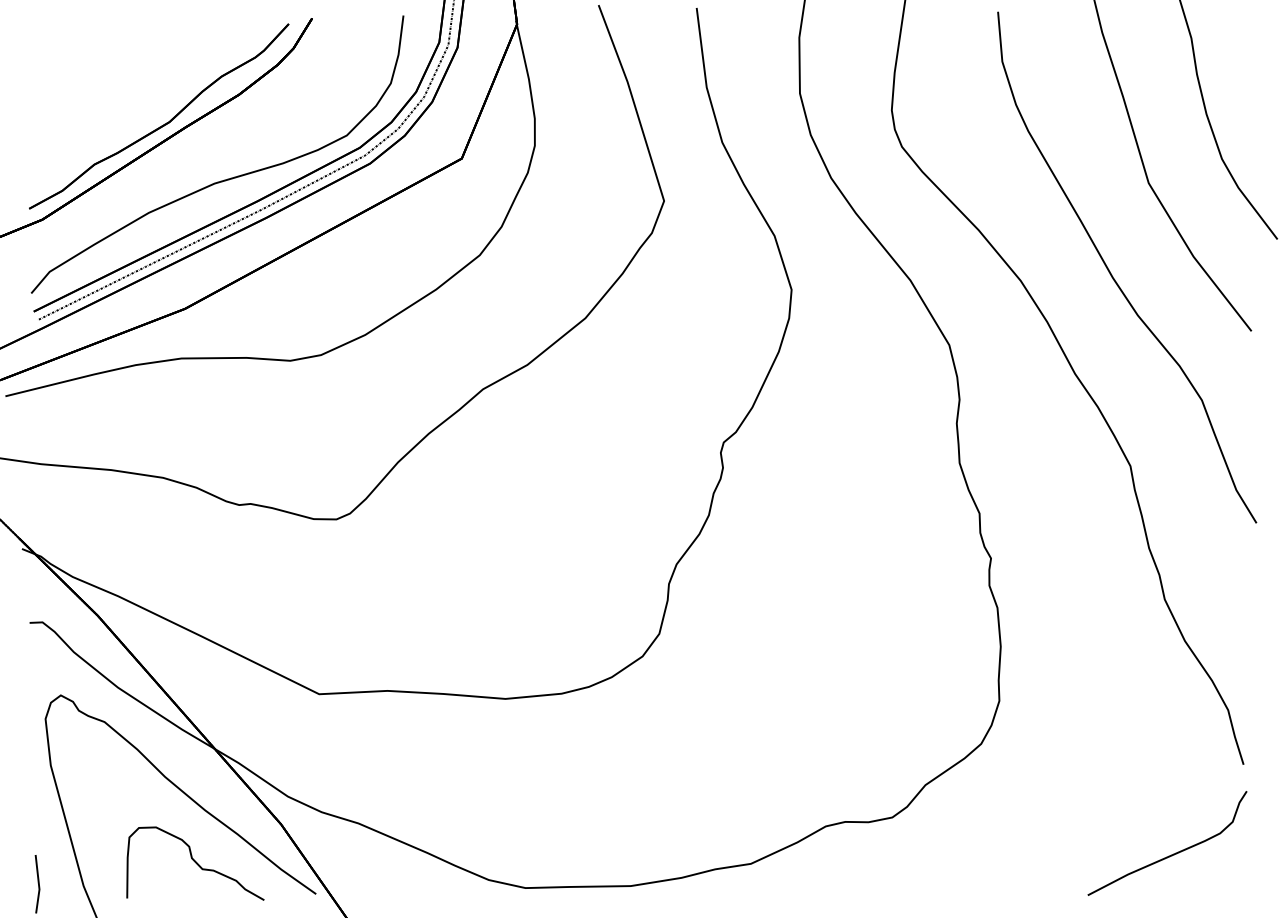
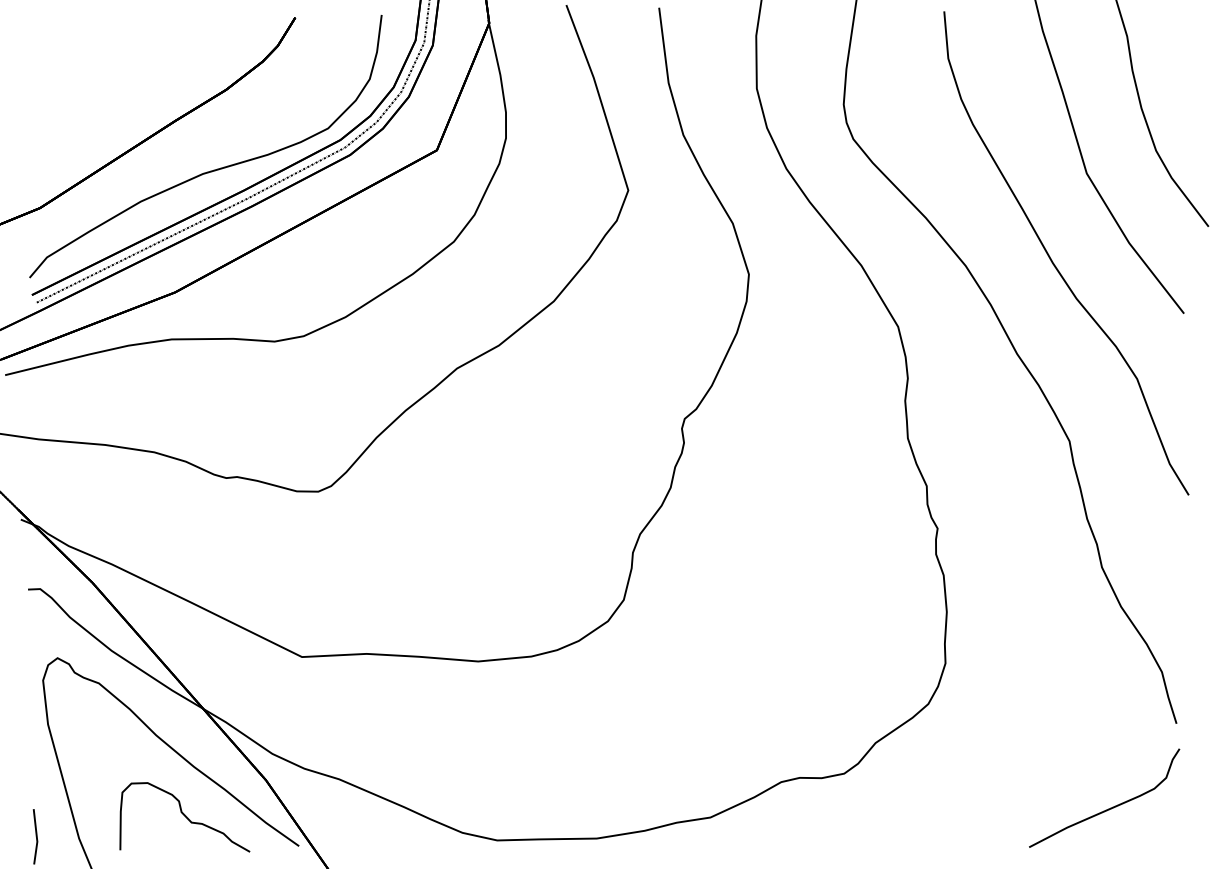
part: (164, 123) -> (155, 117), removed

